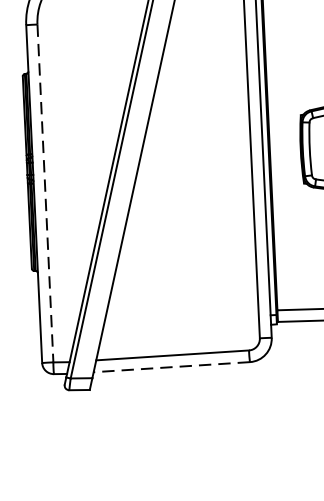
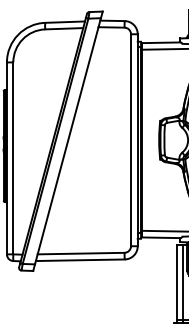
line: (45, 193) -> (13, 158), dashed -> solid
line: (170, 367) -> (79, 260), dashed -> solid

